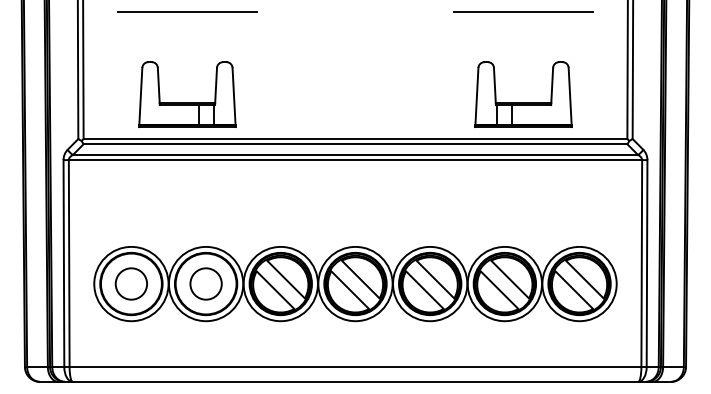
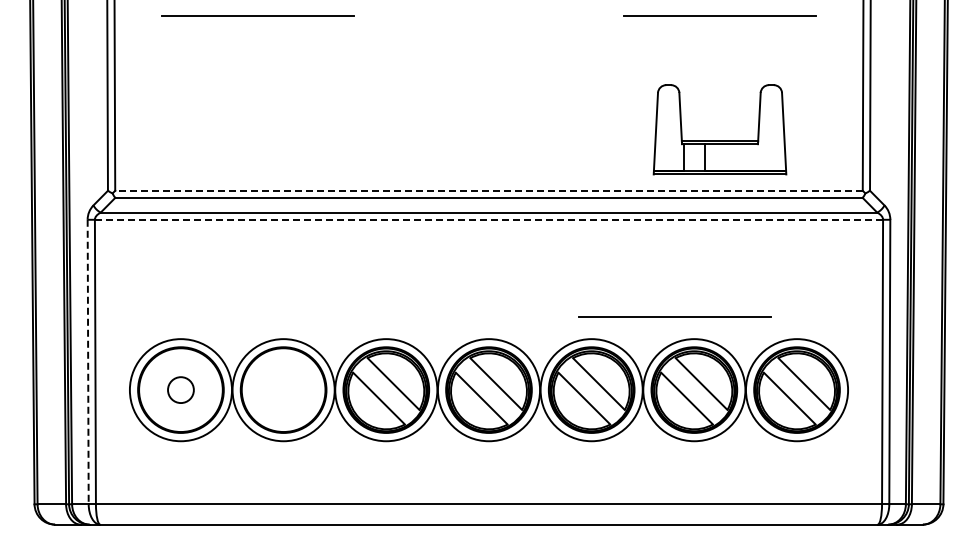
part: (187, 102) -> (257, 140), removed
line: (355, 138) -> (488, 190), solid -> dashed
line: (355, 159) -> (489, 219), solid -> dashed
line: (490, 230) -> (674, 316), added
line: (64, 263) -> (88, 362), solid -> dashed
circle: (131, 283) -> (180, 389), size x0.6
circle: (206, 283) -> (283, 389), removed

